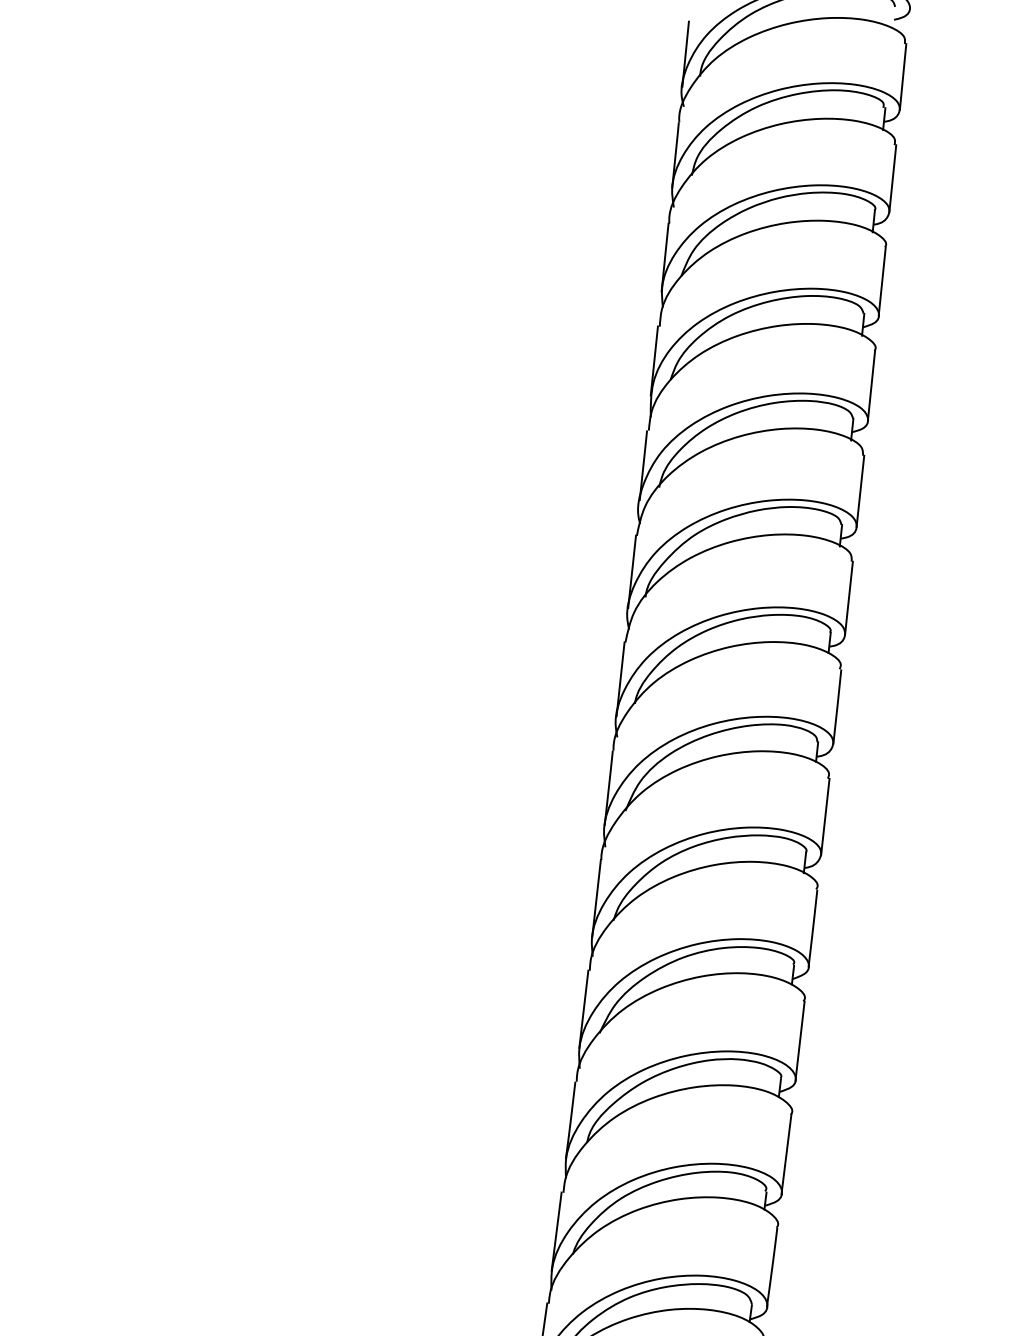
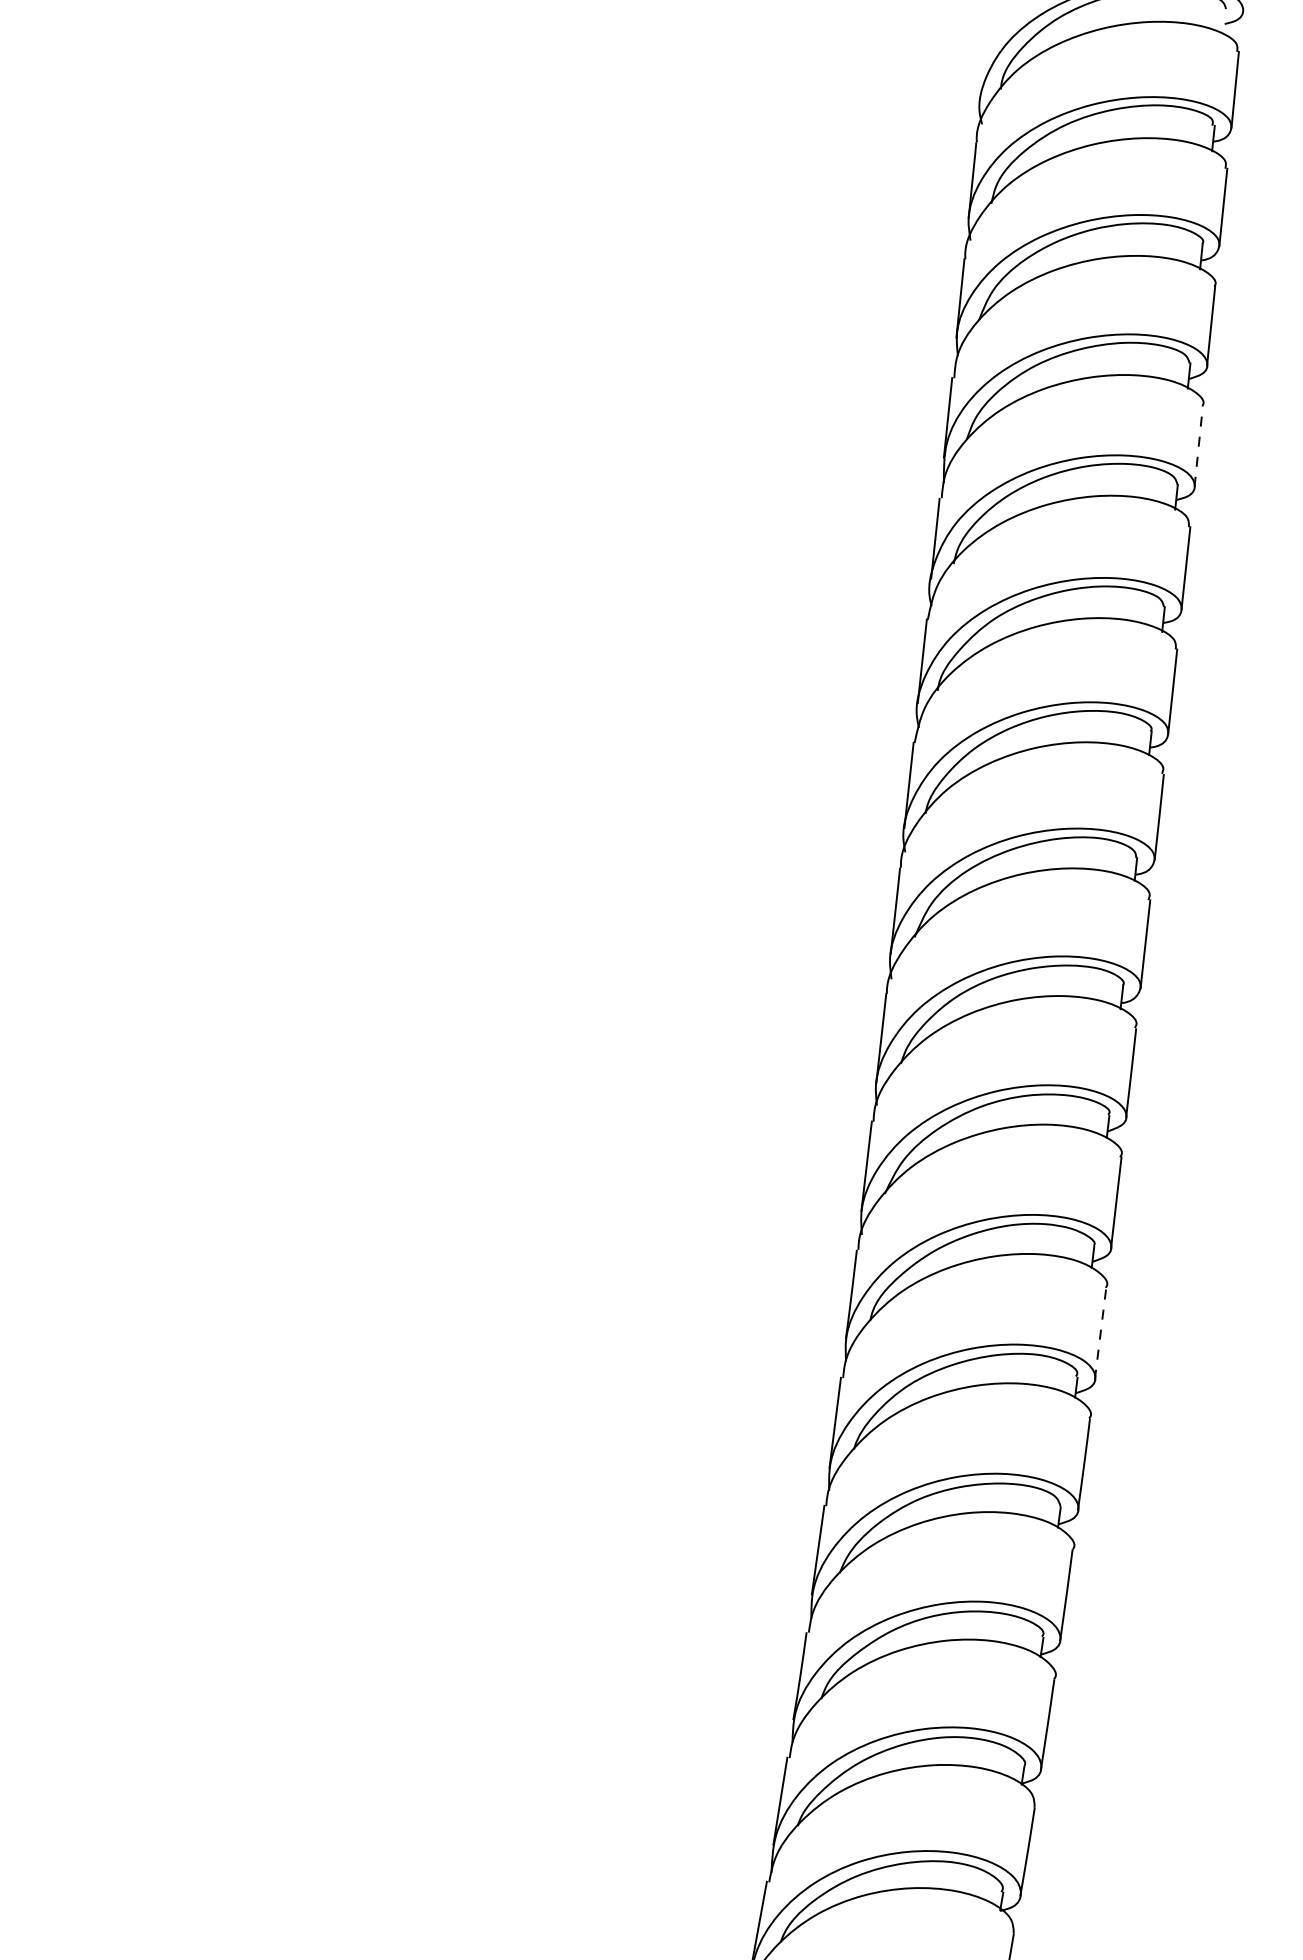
line: (685, 54) -> (983, 63), removed
line: (871, 385) -> (1198, 446), solid -> dashed
line: (786, 1154) -> (1100, 1333), solid -> dashed

